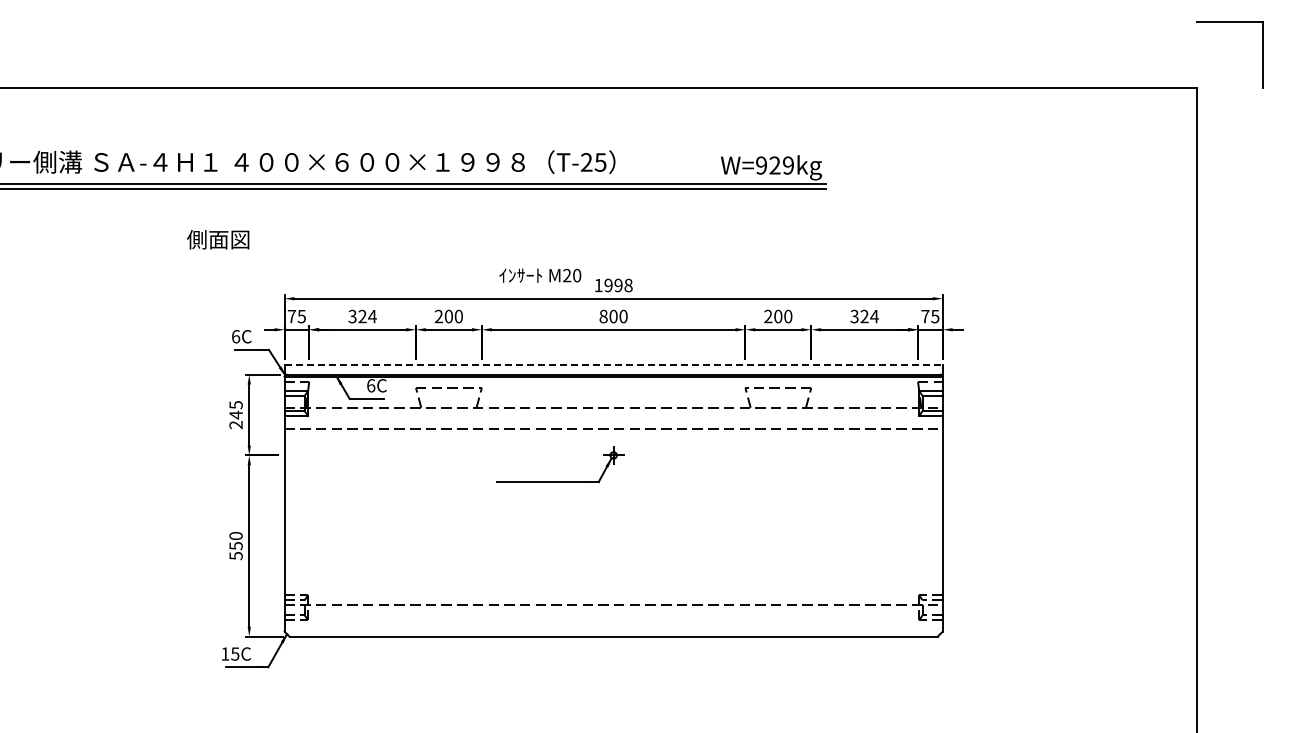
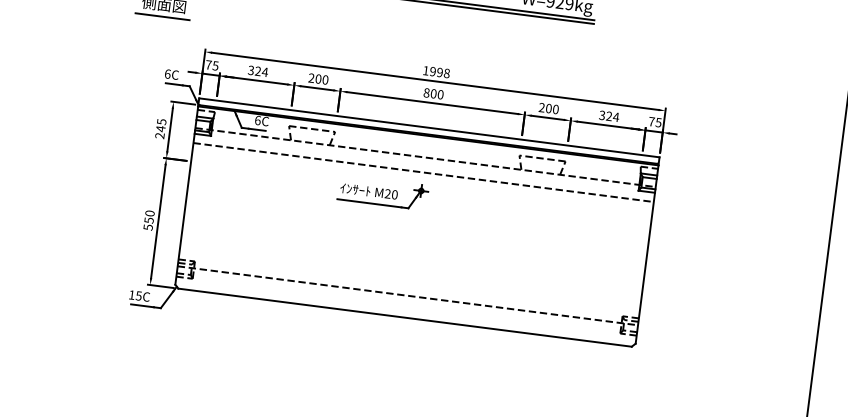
line: (217, 256) -> (162, 16), added
text: (540, 275) -> (369, 191), moved
line: (614, 365) -> (429, 128), dashed -> solid

